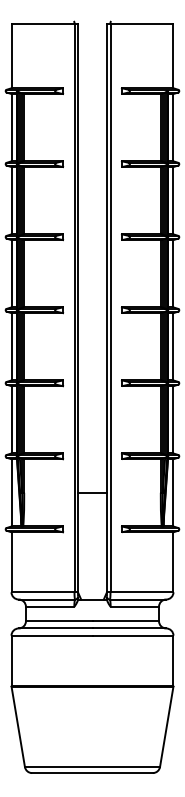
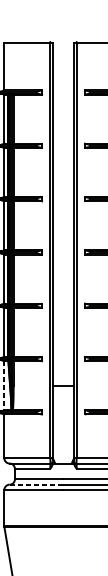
line: (11, 492) -> (4, 385), solid -> dashed
line: (55, 628) -> (36, 484), solid -> dashed

